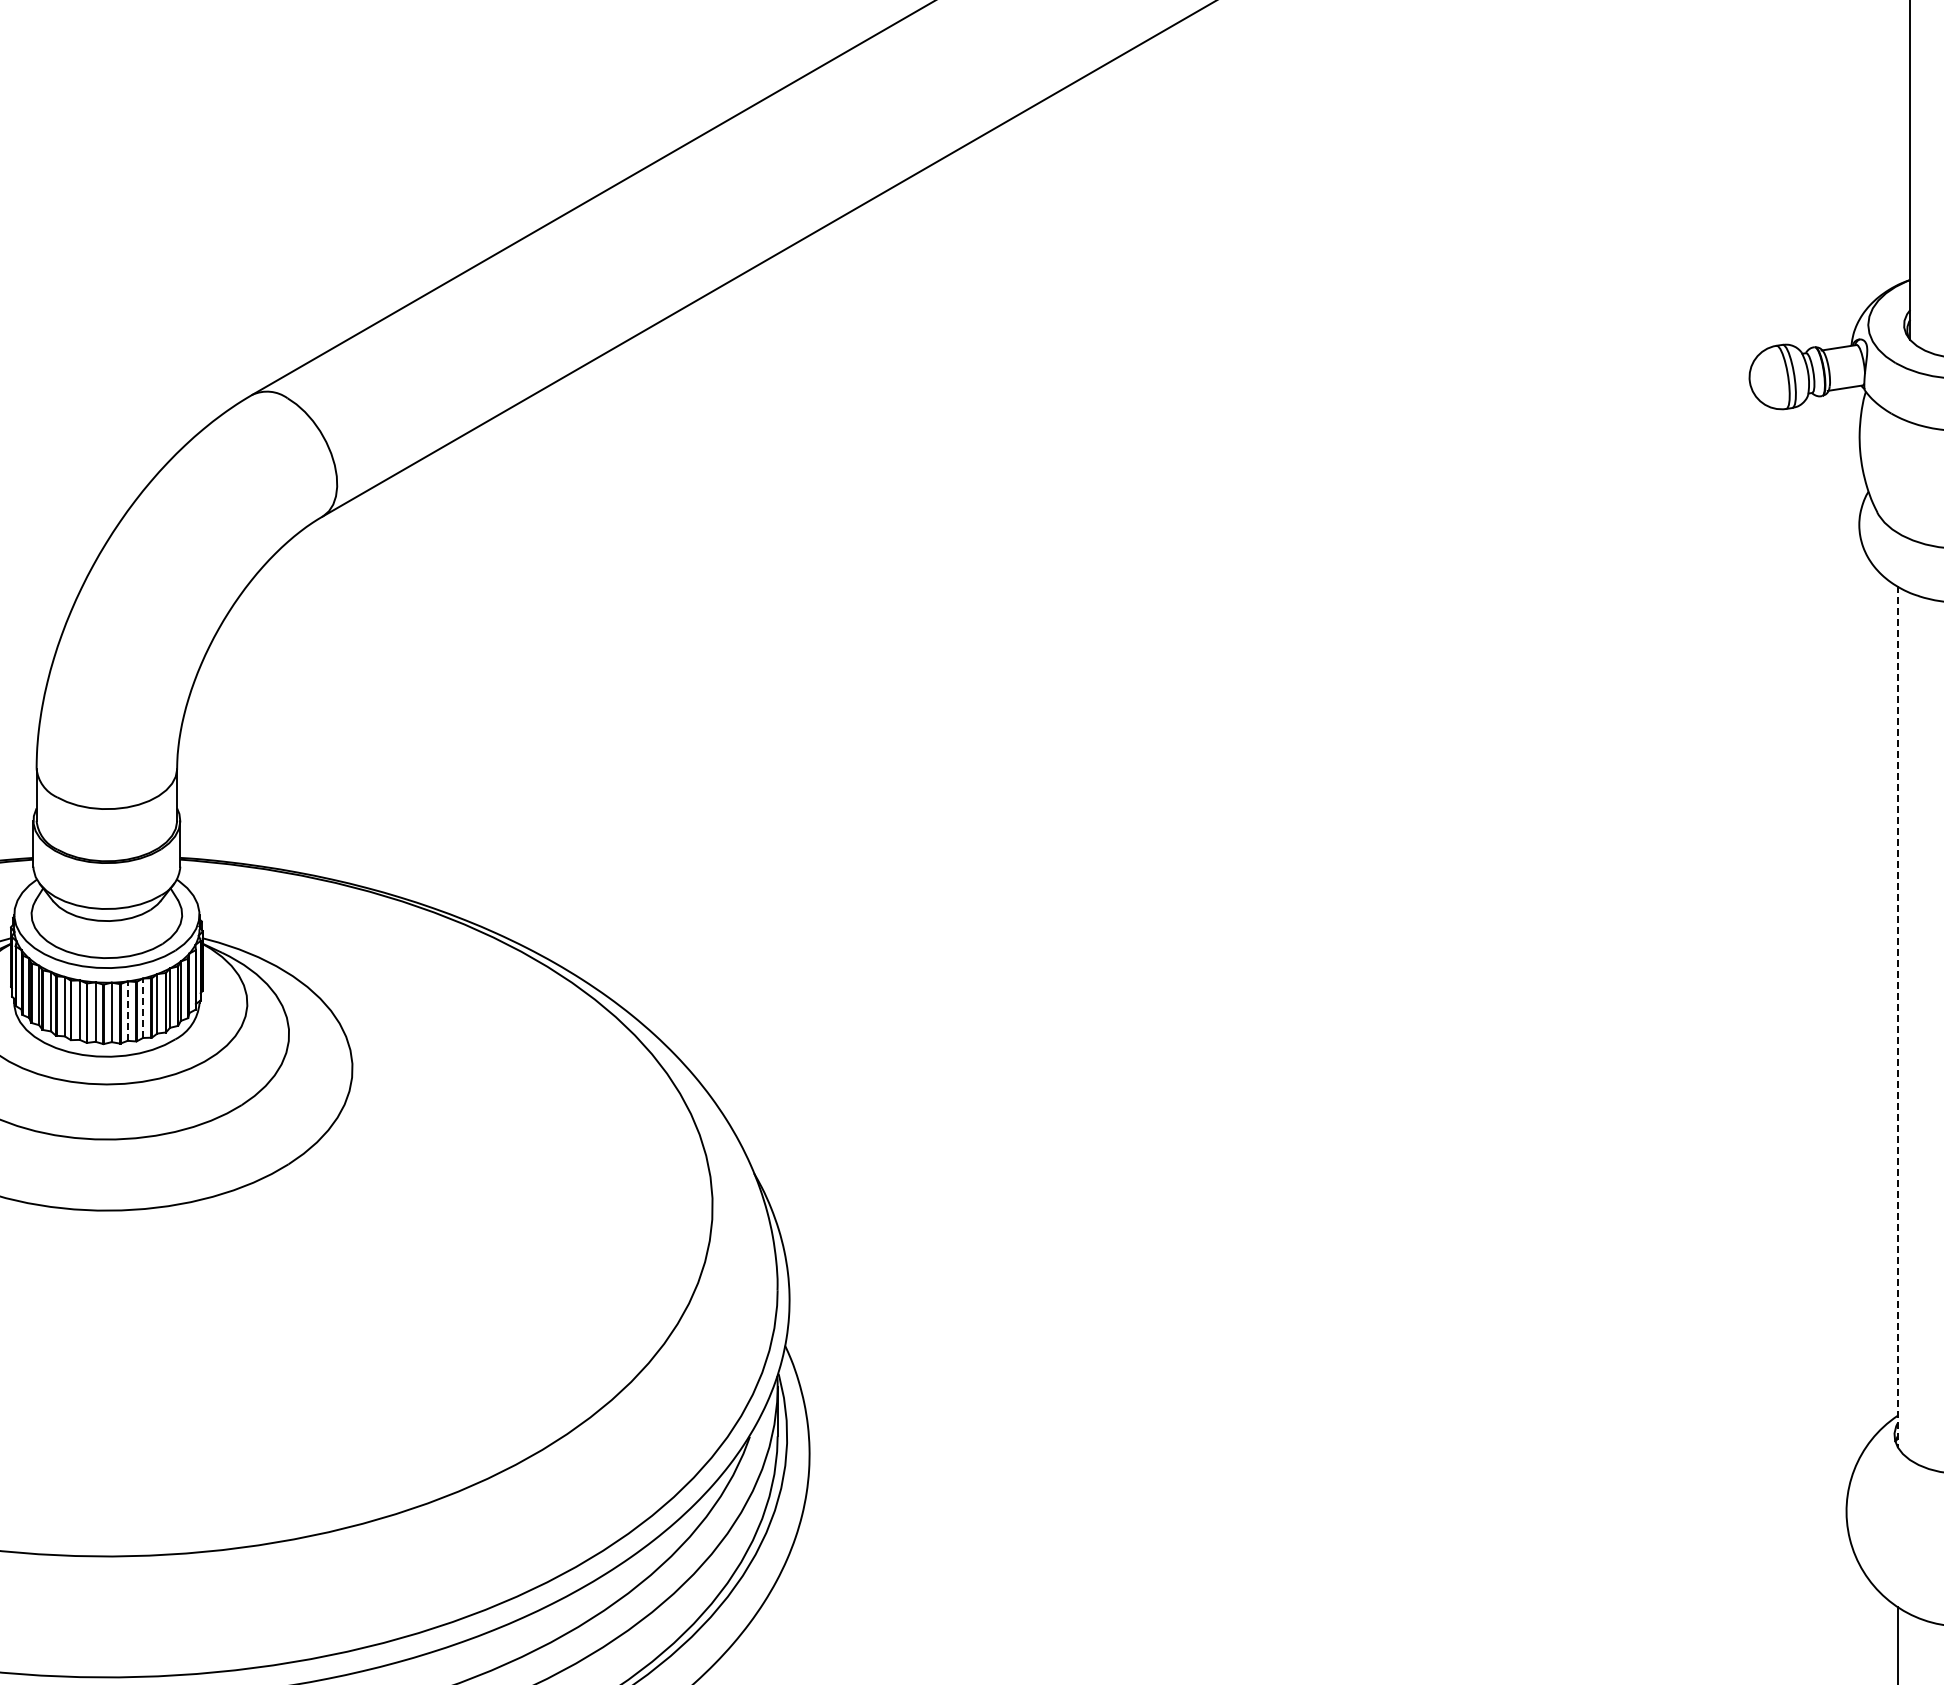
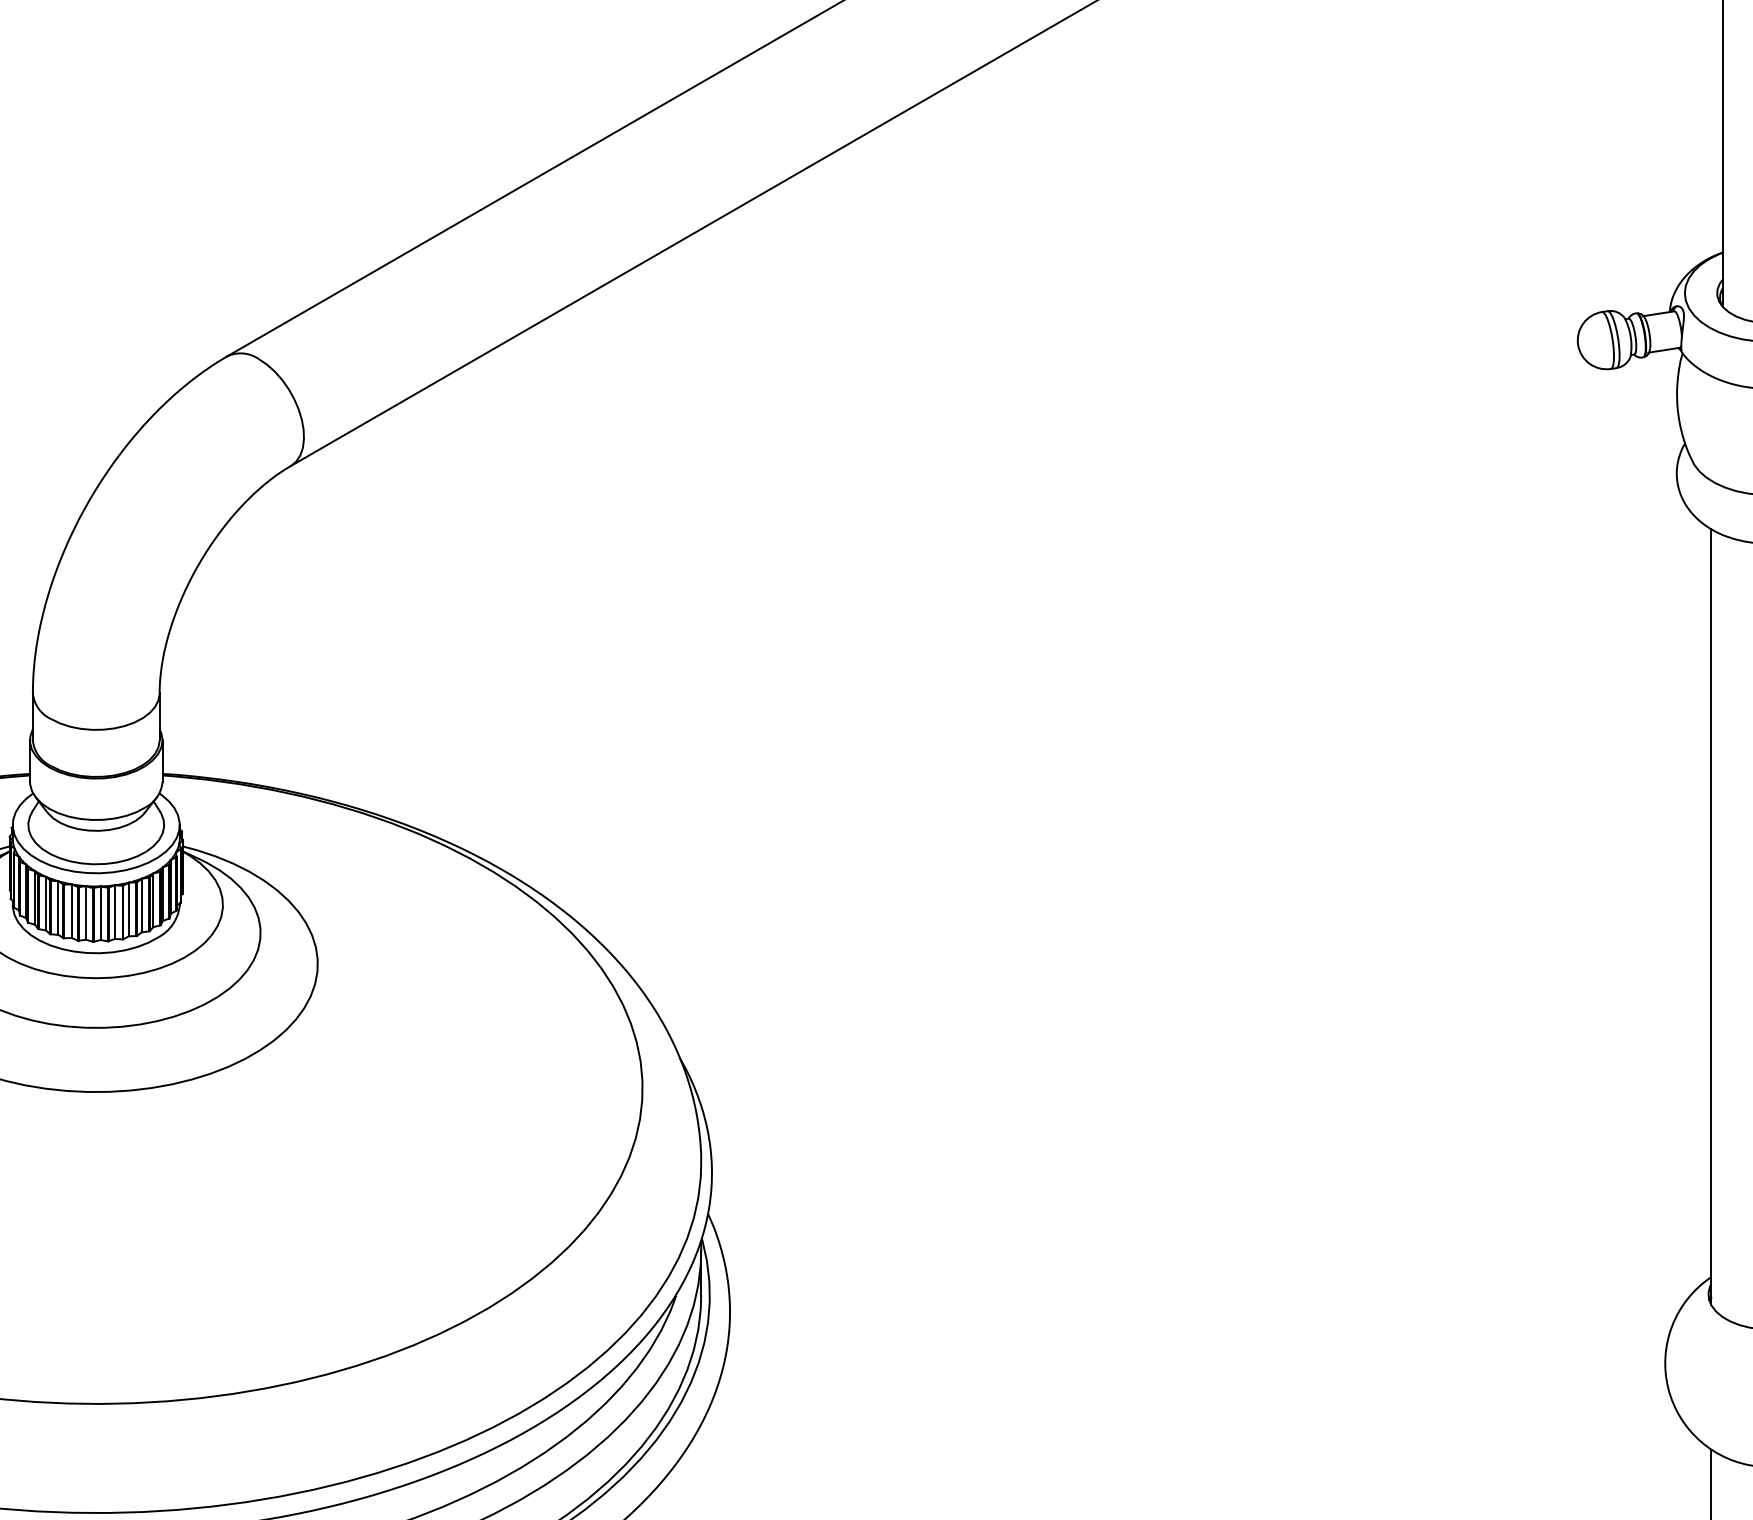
line: (143, 1008) -> (129, 909), dashed -> solid
line: (127, 1011) -> (114, 912), dashed -> solid
line: (1897, 1017) -> (1711, 917), dashed -> solid

